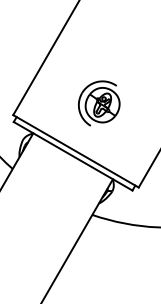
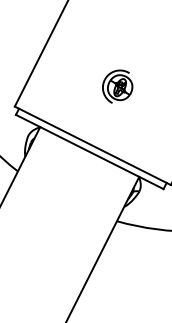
part: (99, 103) -> (117, 86), size x0.6

